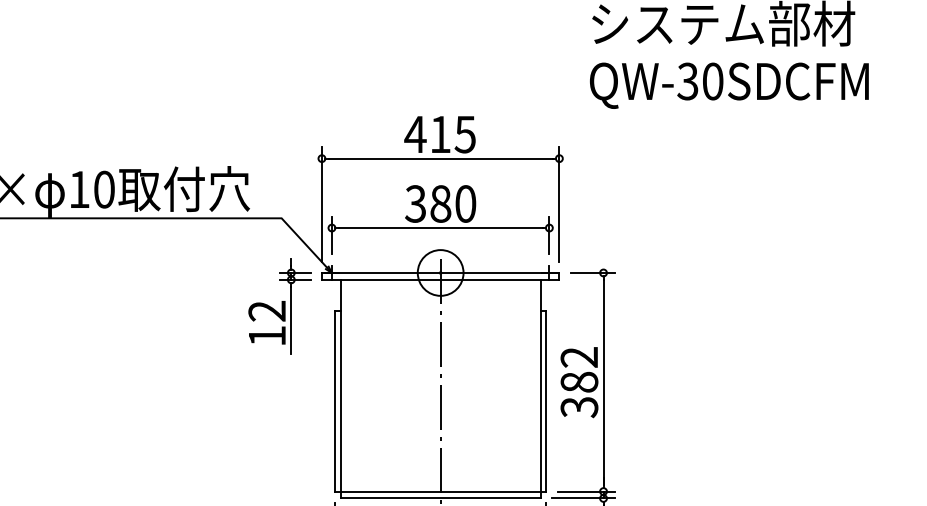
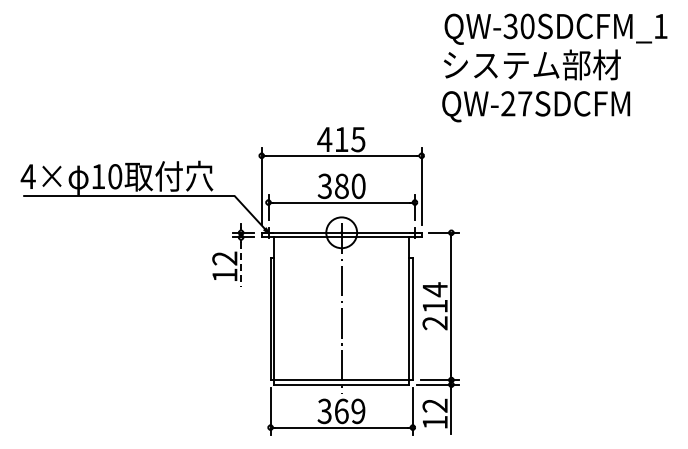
text: (700, 80) -> (516, 103), QW-30SDCFM -> QW-27SDCFM
line: (291, 320) -> (241, 264), solid -> dashed
text: (578, 382) -> (434, 306), 382 -> 214

